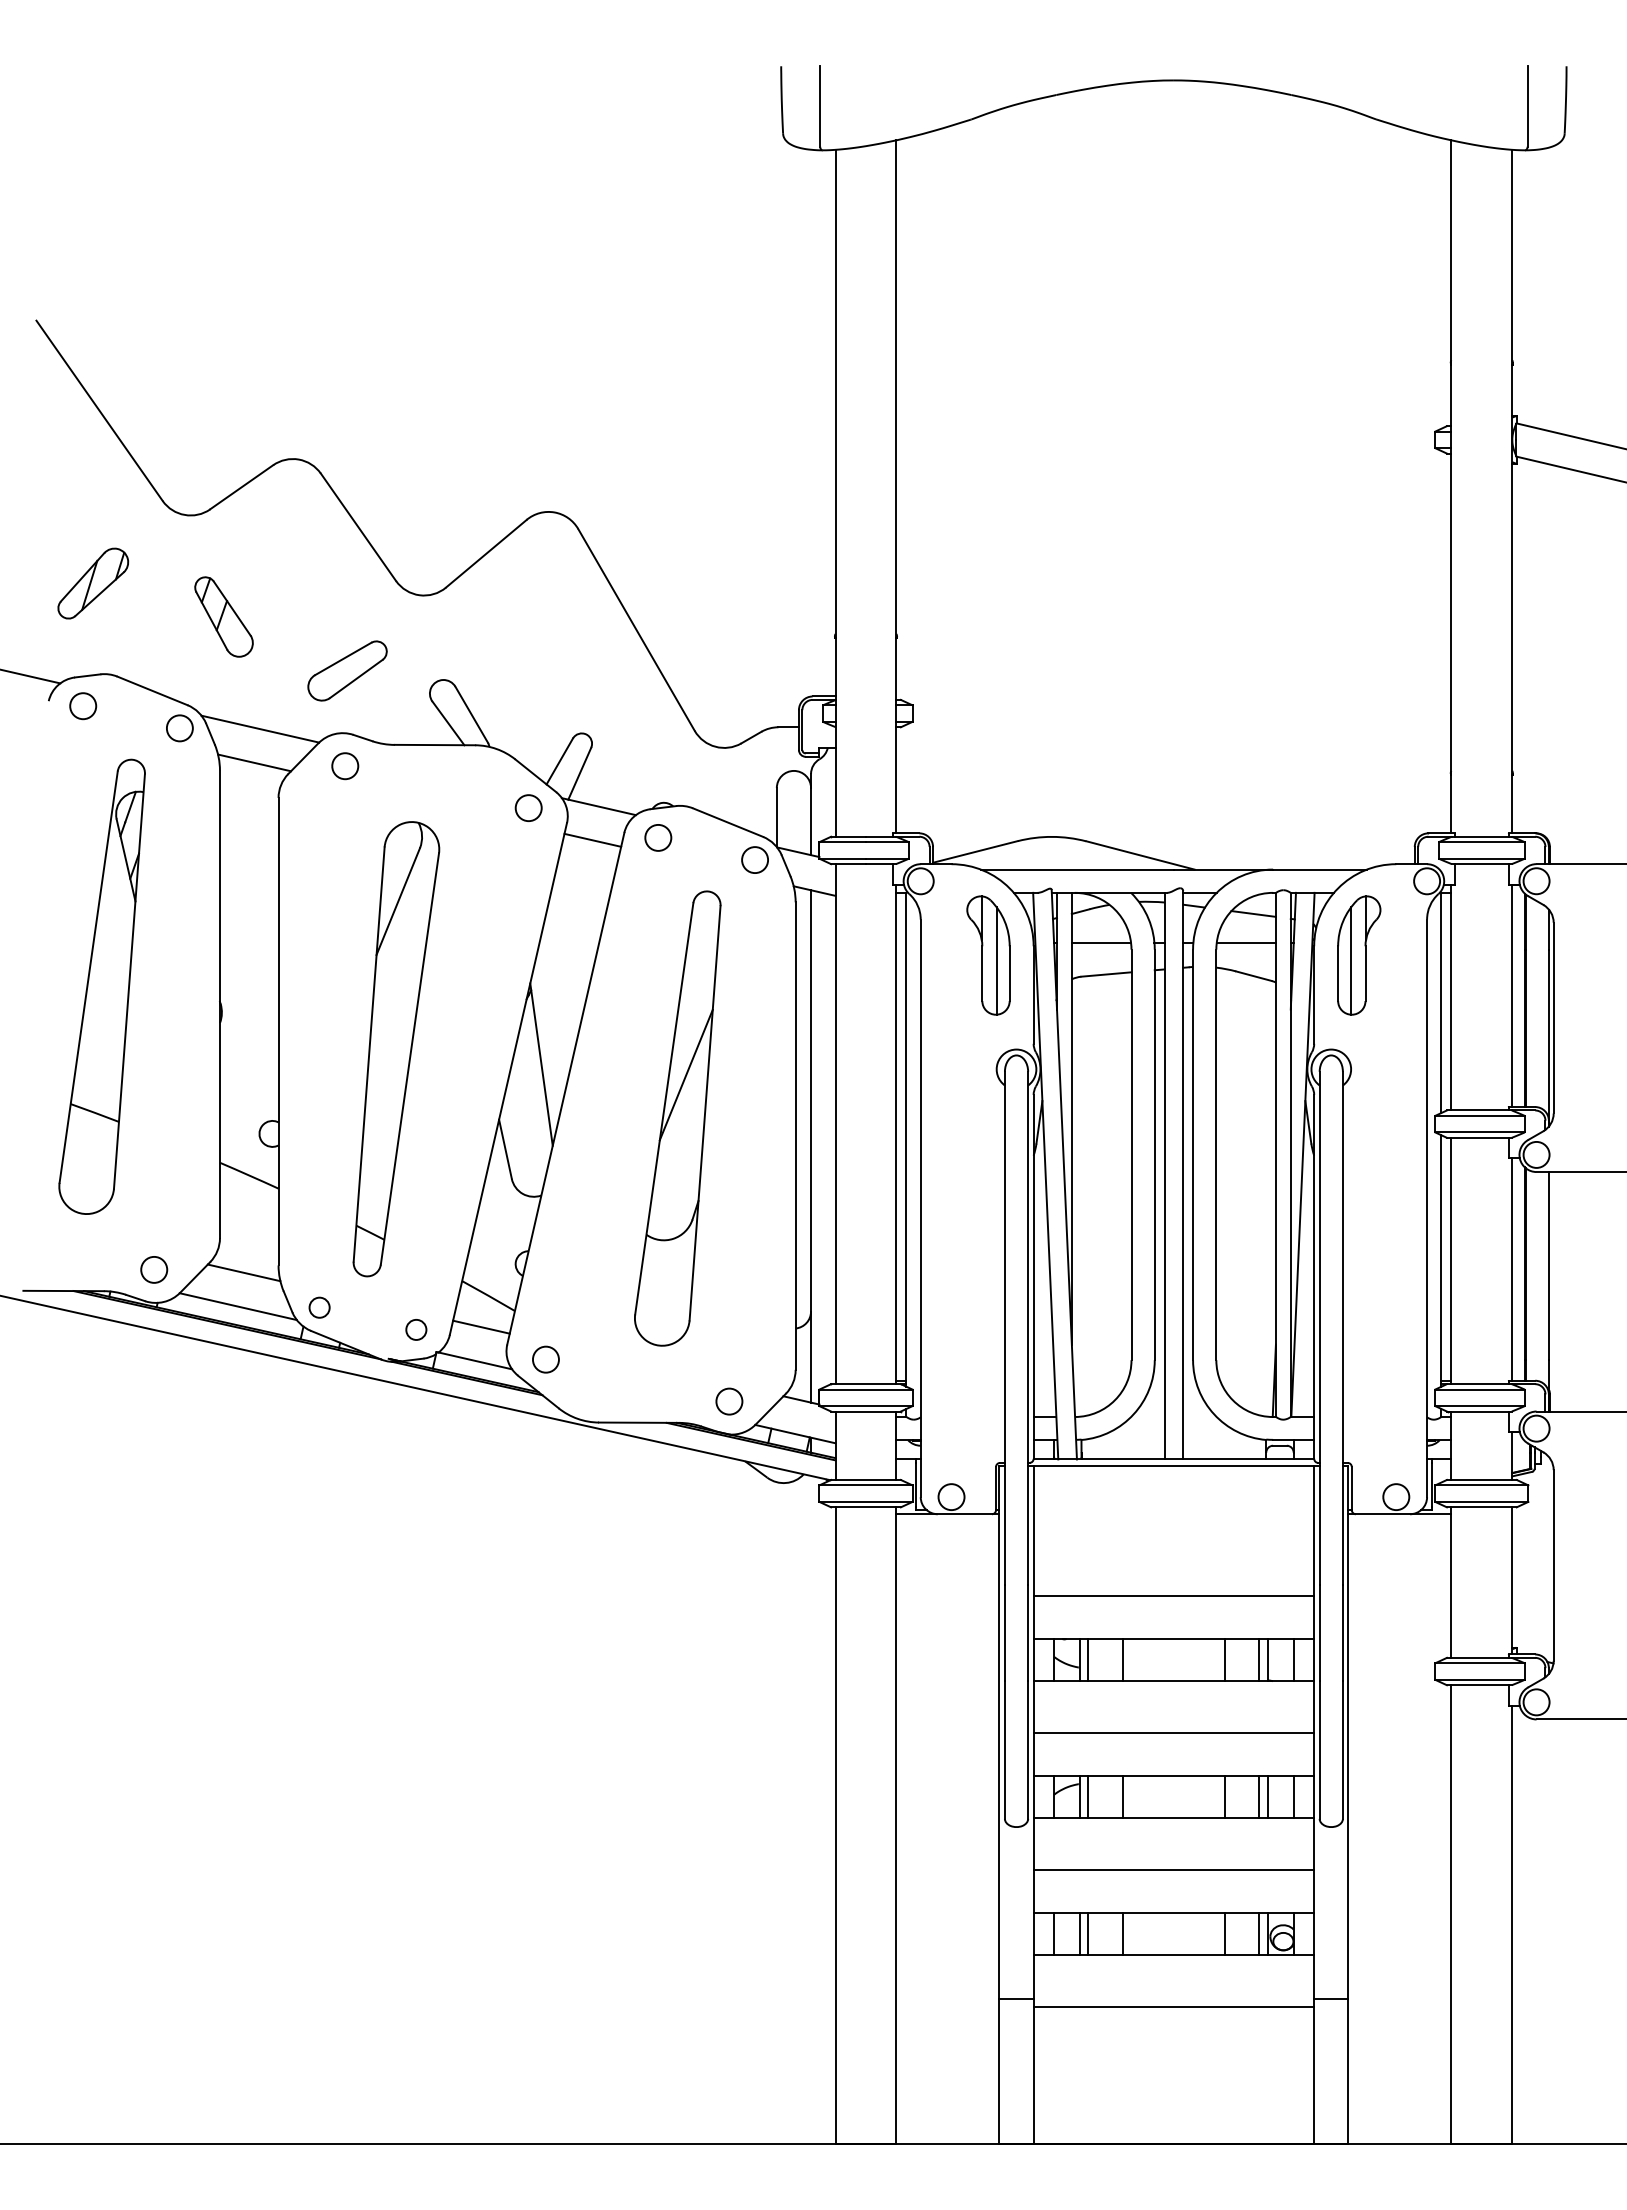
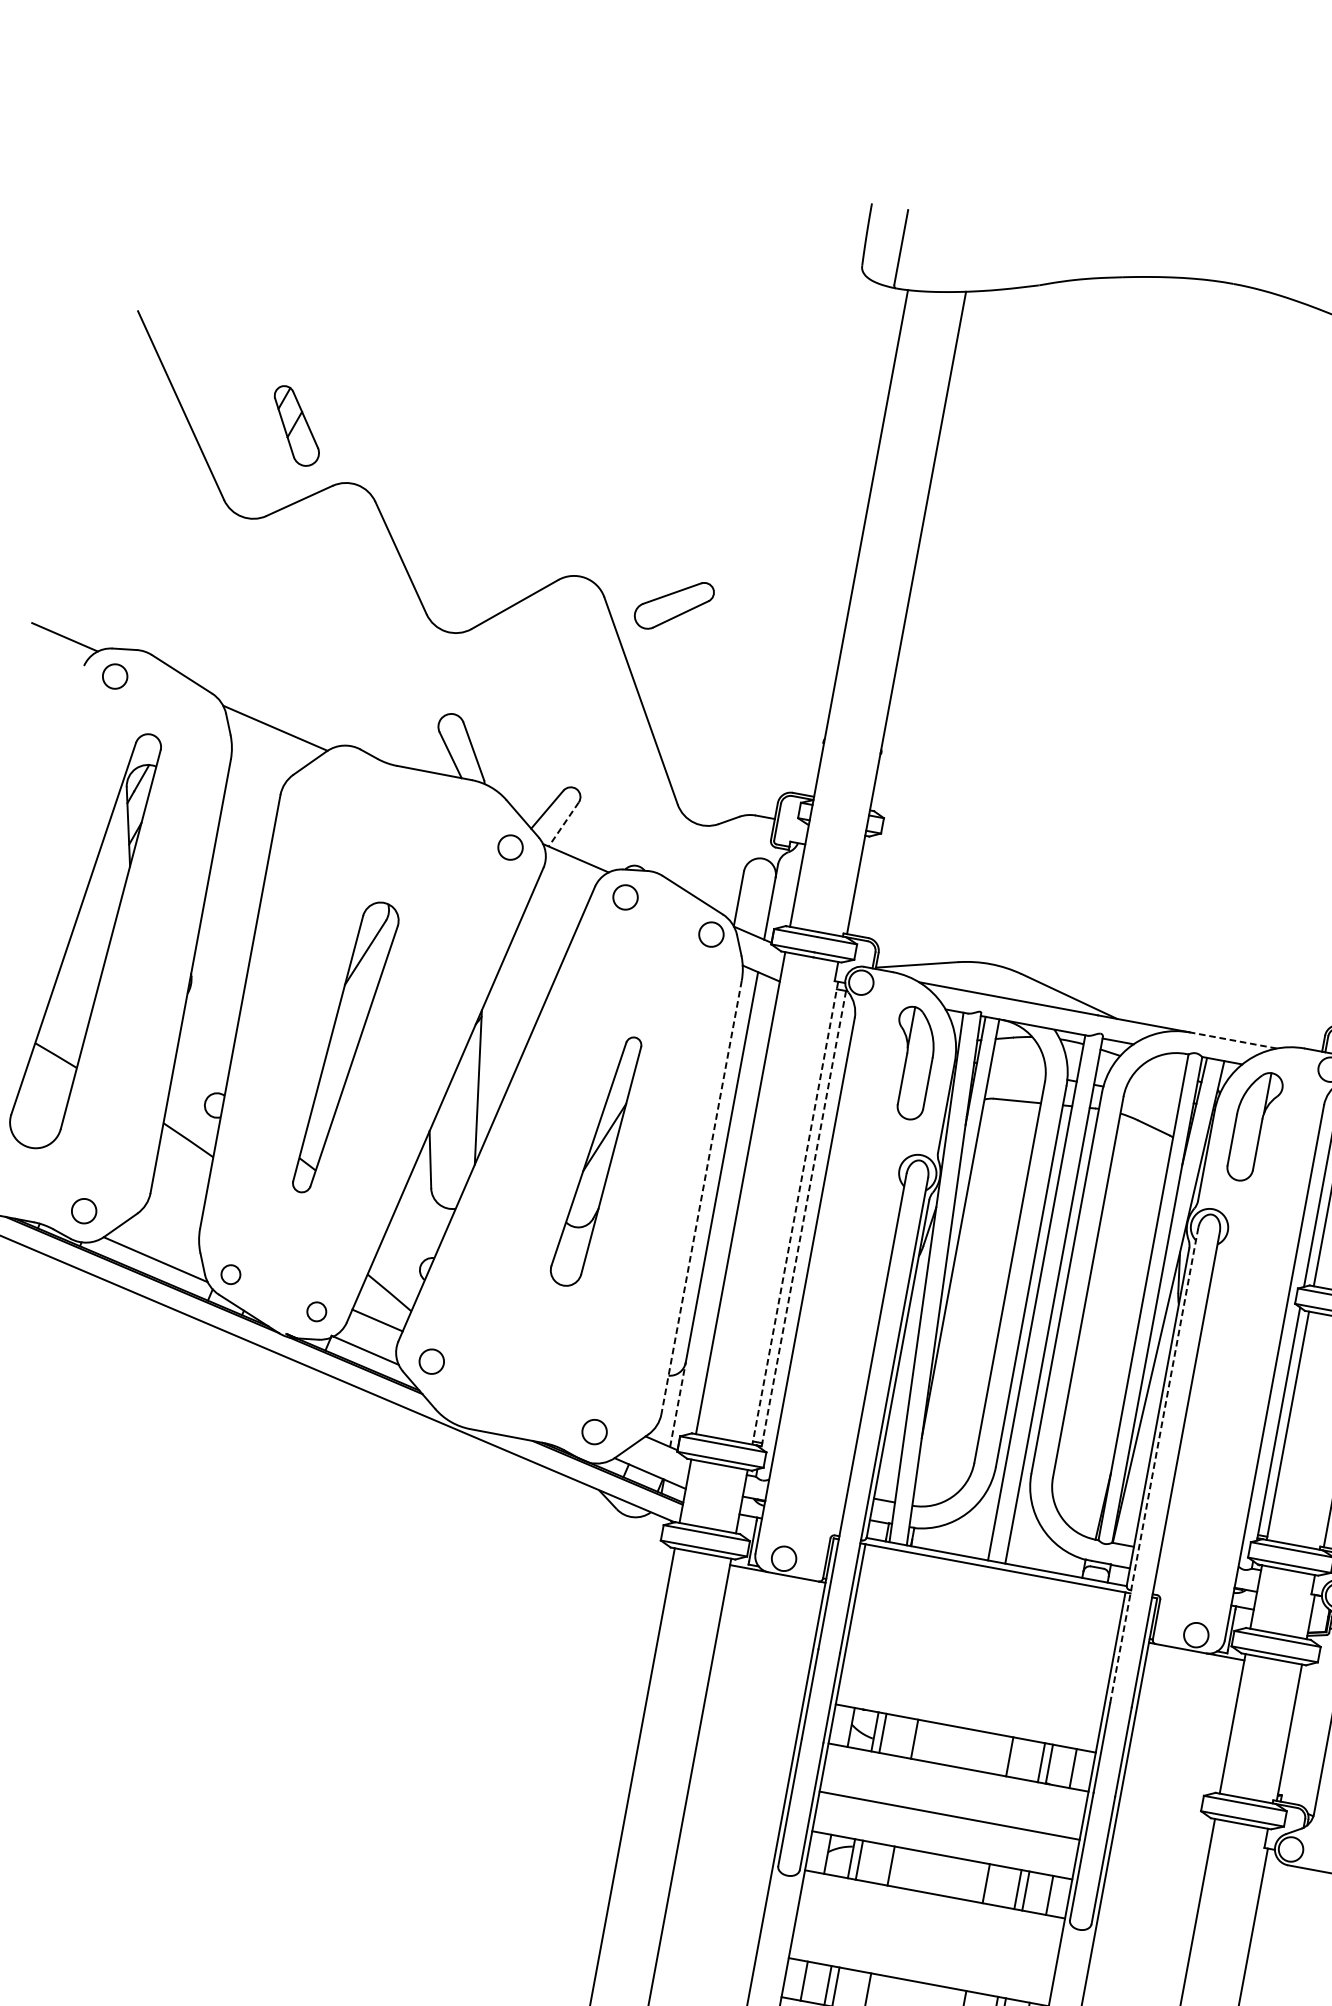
part: (93, 583) -> (145, 564), removed
part: (223, 616) -> (296, 425), moved
part: (347, 670) -> (674, 605), moved
circle: (179, 728) -> (200, 713), removed
line: (254, 762) -> (264, 758), removed
circle: (345, 766) -> (347, 777), removed
line: (579, 774) -> (563, 825), solid -> dashed
line: (592, 839) -> (564, 887), removed
line: (1320, 869) -> (1233, 1040), solid -> dashed
line: (1253, 913) -> (1164, 1069), removed
line: (1101, 942) -> (1018, 1070), removed
line: (1245, 942) -> (1151, 1095), removed
line: (996, 960) -> (917, 1069), removed
line: (1351, 960) -> (1246, 1130), removed
part: (396, 1049) -> (346, 1048), size x0.7
part: (677, 1118) -> (595, 1160), size x0.6
line: (896, 1134) -> (795, 1213), solid -> dashed
line: (795, 1136) -> (701, 1197), solid -> dashed
line: (906, 1139) -> (803, 1219), solid -> dashed
line: (243, 1272) -> (166, 1228), removed
line: (1319, 1327) -> (1154, 1464), solid -> dashed
line: (811, 1357) -> (678, 1405), solid -> dashed
line: (1173, 1596) -> (972, 1688), removed
line: (1173, 1869) -> (925, 1942), removed

